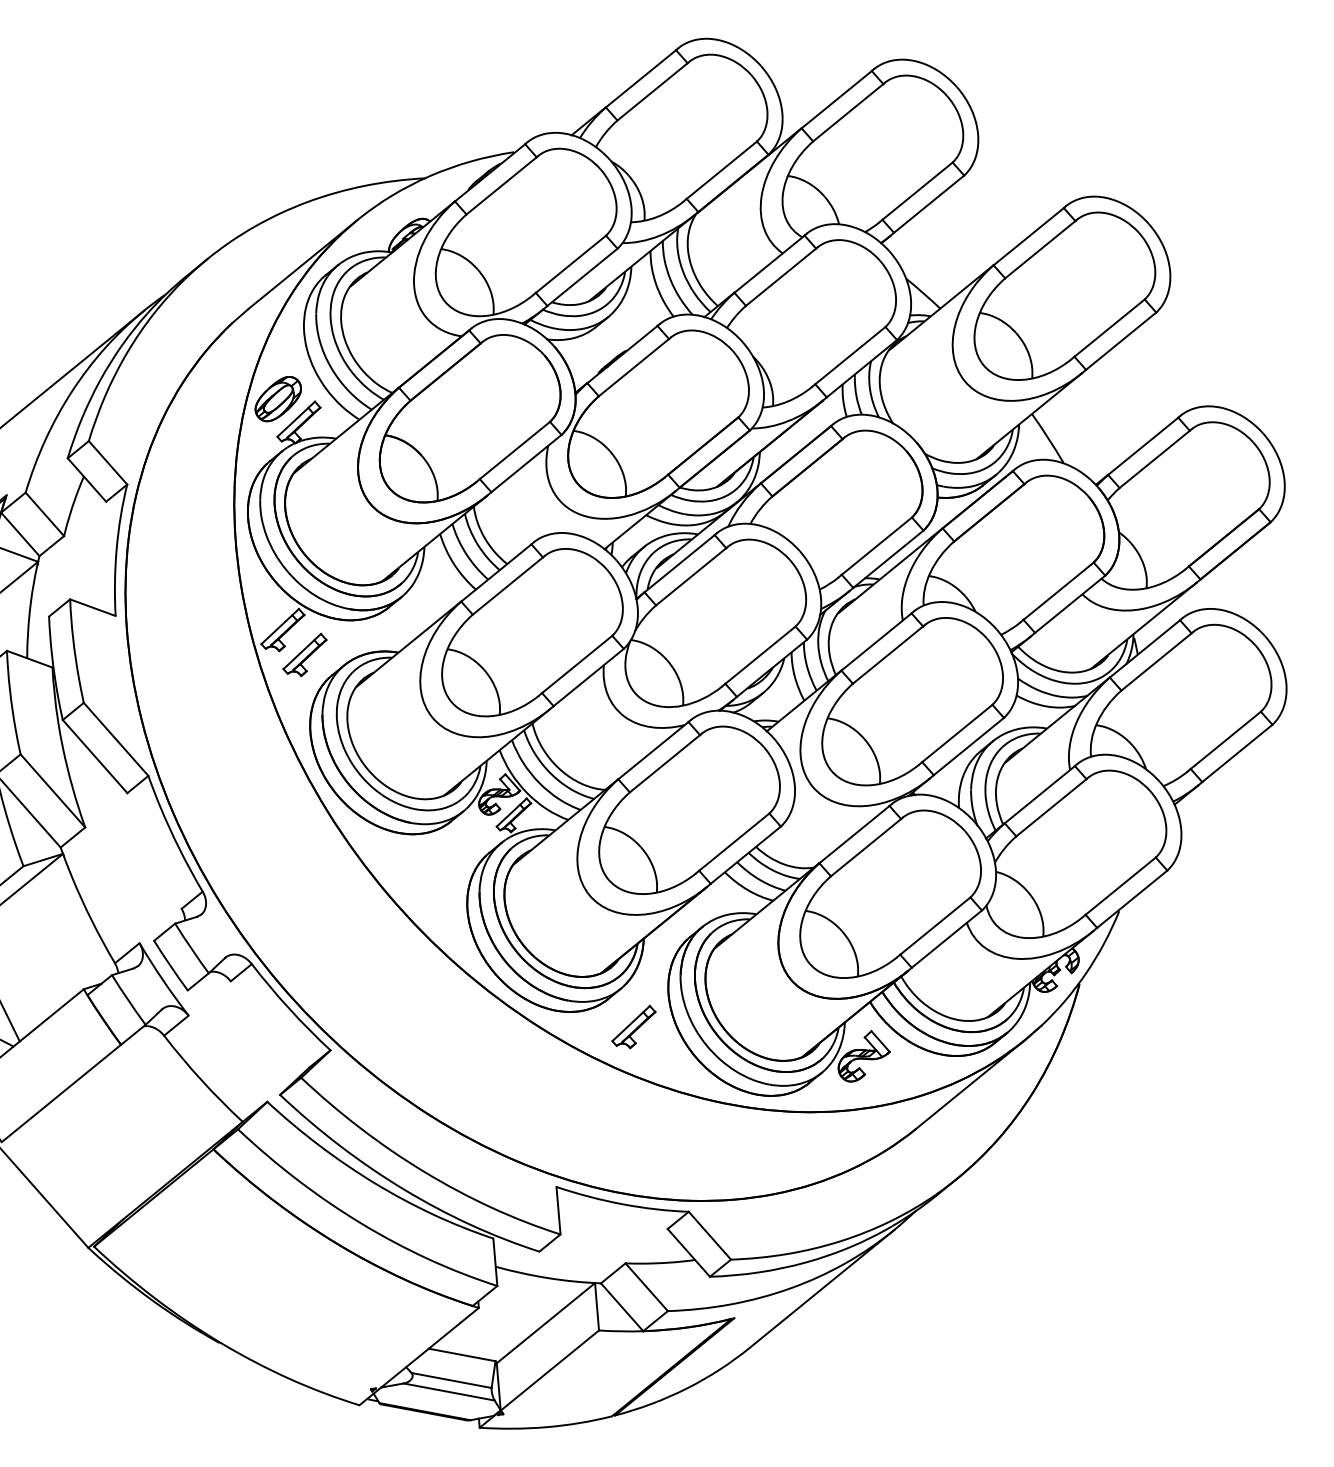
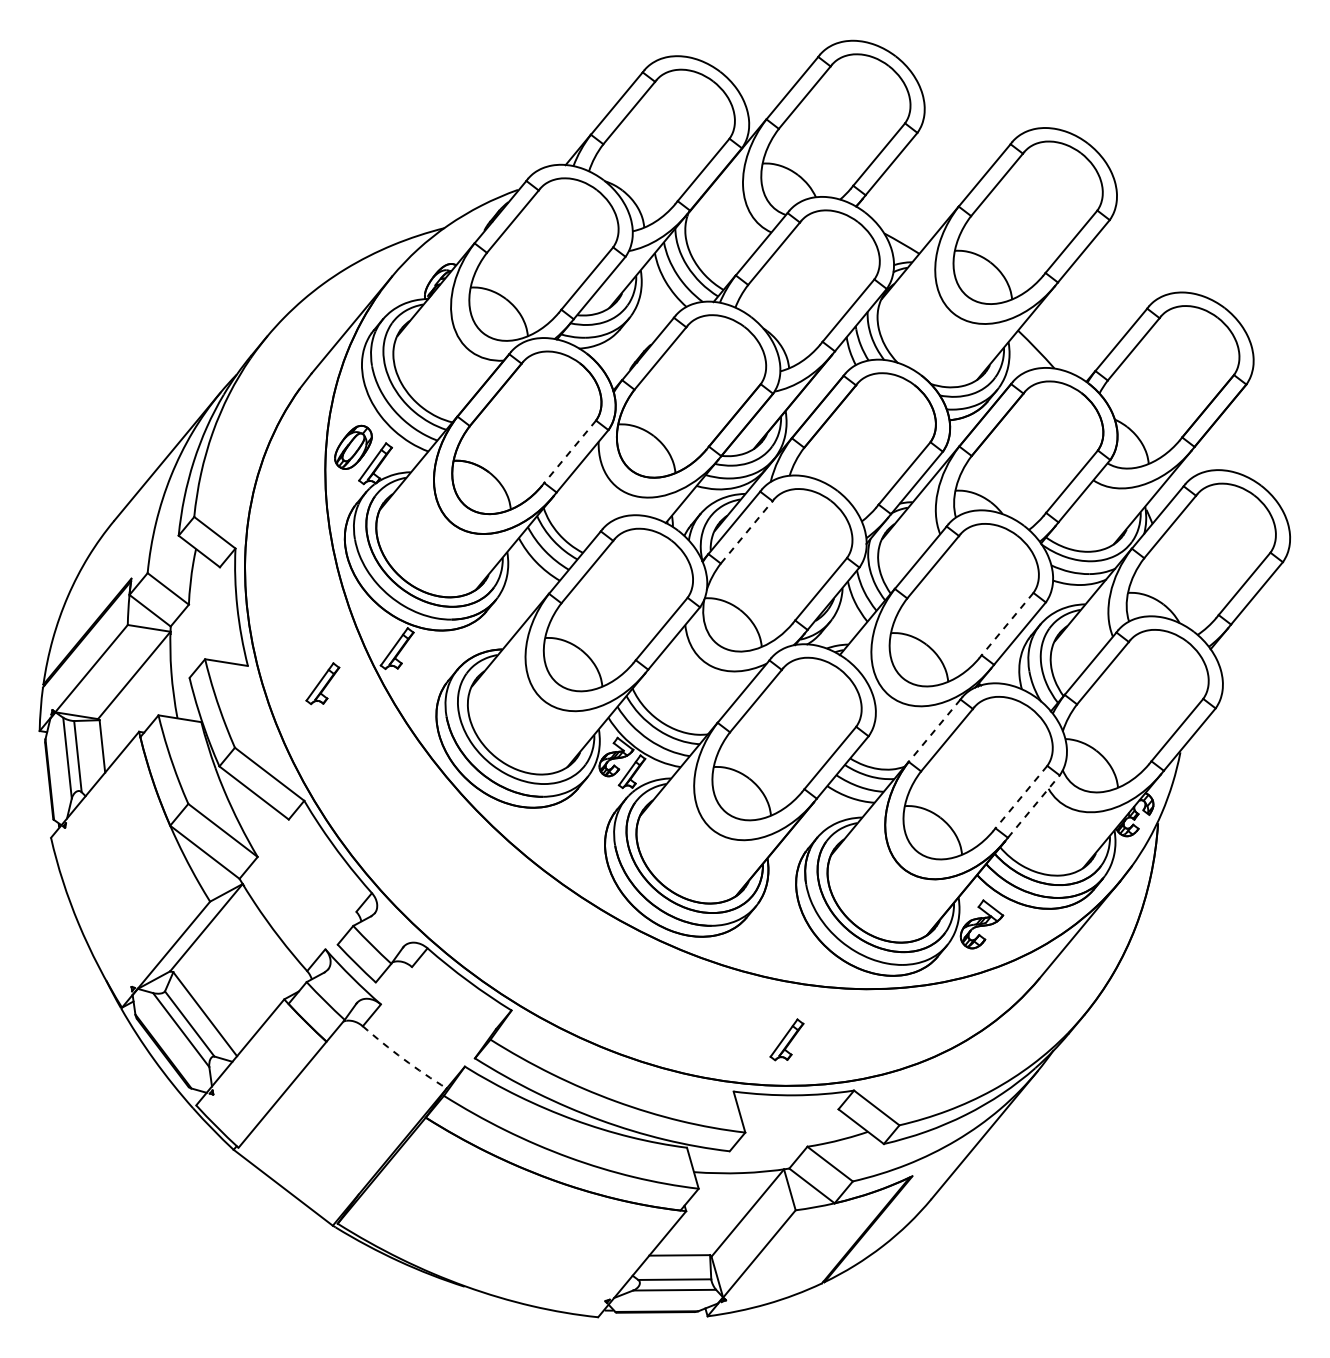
line: (515, 450) -> (570, 451), solid -> dashed
line: (690, 576) -> (746, 532), solid -> dashed
part: (304, 653) -> (322, 683), moved
line: (957, 733) -> (1007, 624), solid -> dashed
line: (854, 834) -> (934, 730), solid -> dashed
line: (935, 926) -> (1021, 797), solid -> dashed
line: (946, 938) -> (1033, 806), solid -> dashed
part: (633, 1025) -> (786, 1039), moved
arc: (201, 1080) -> (403, 1059), solid -> dashed

